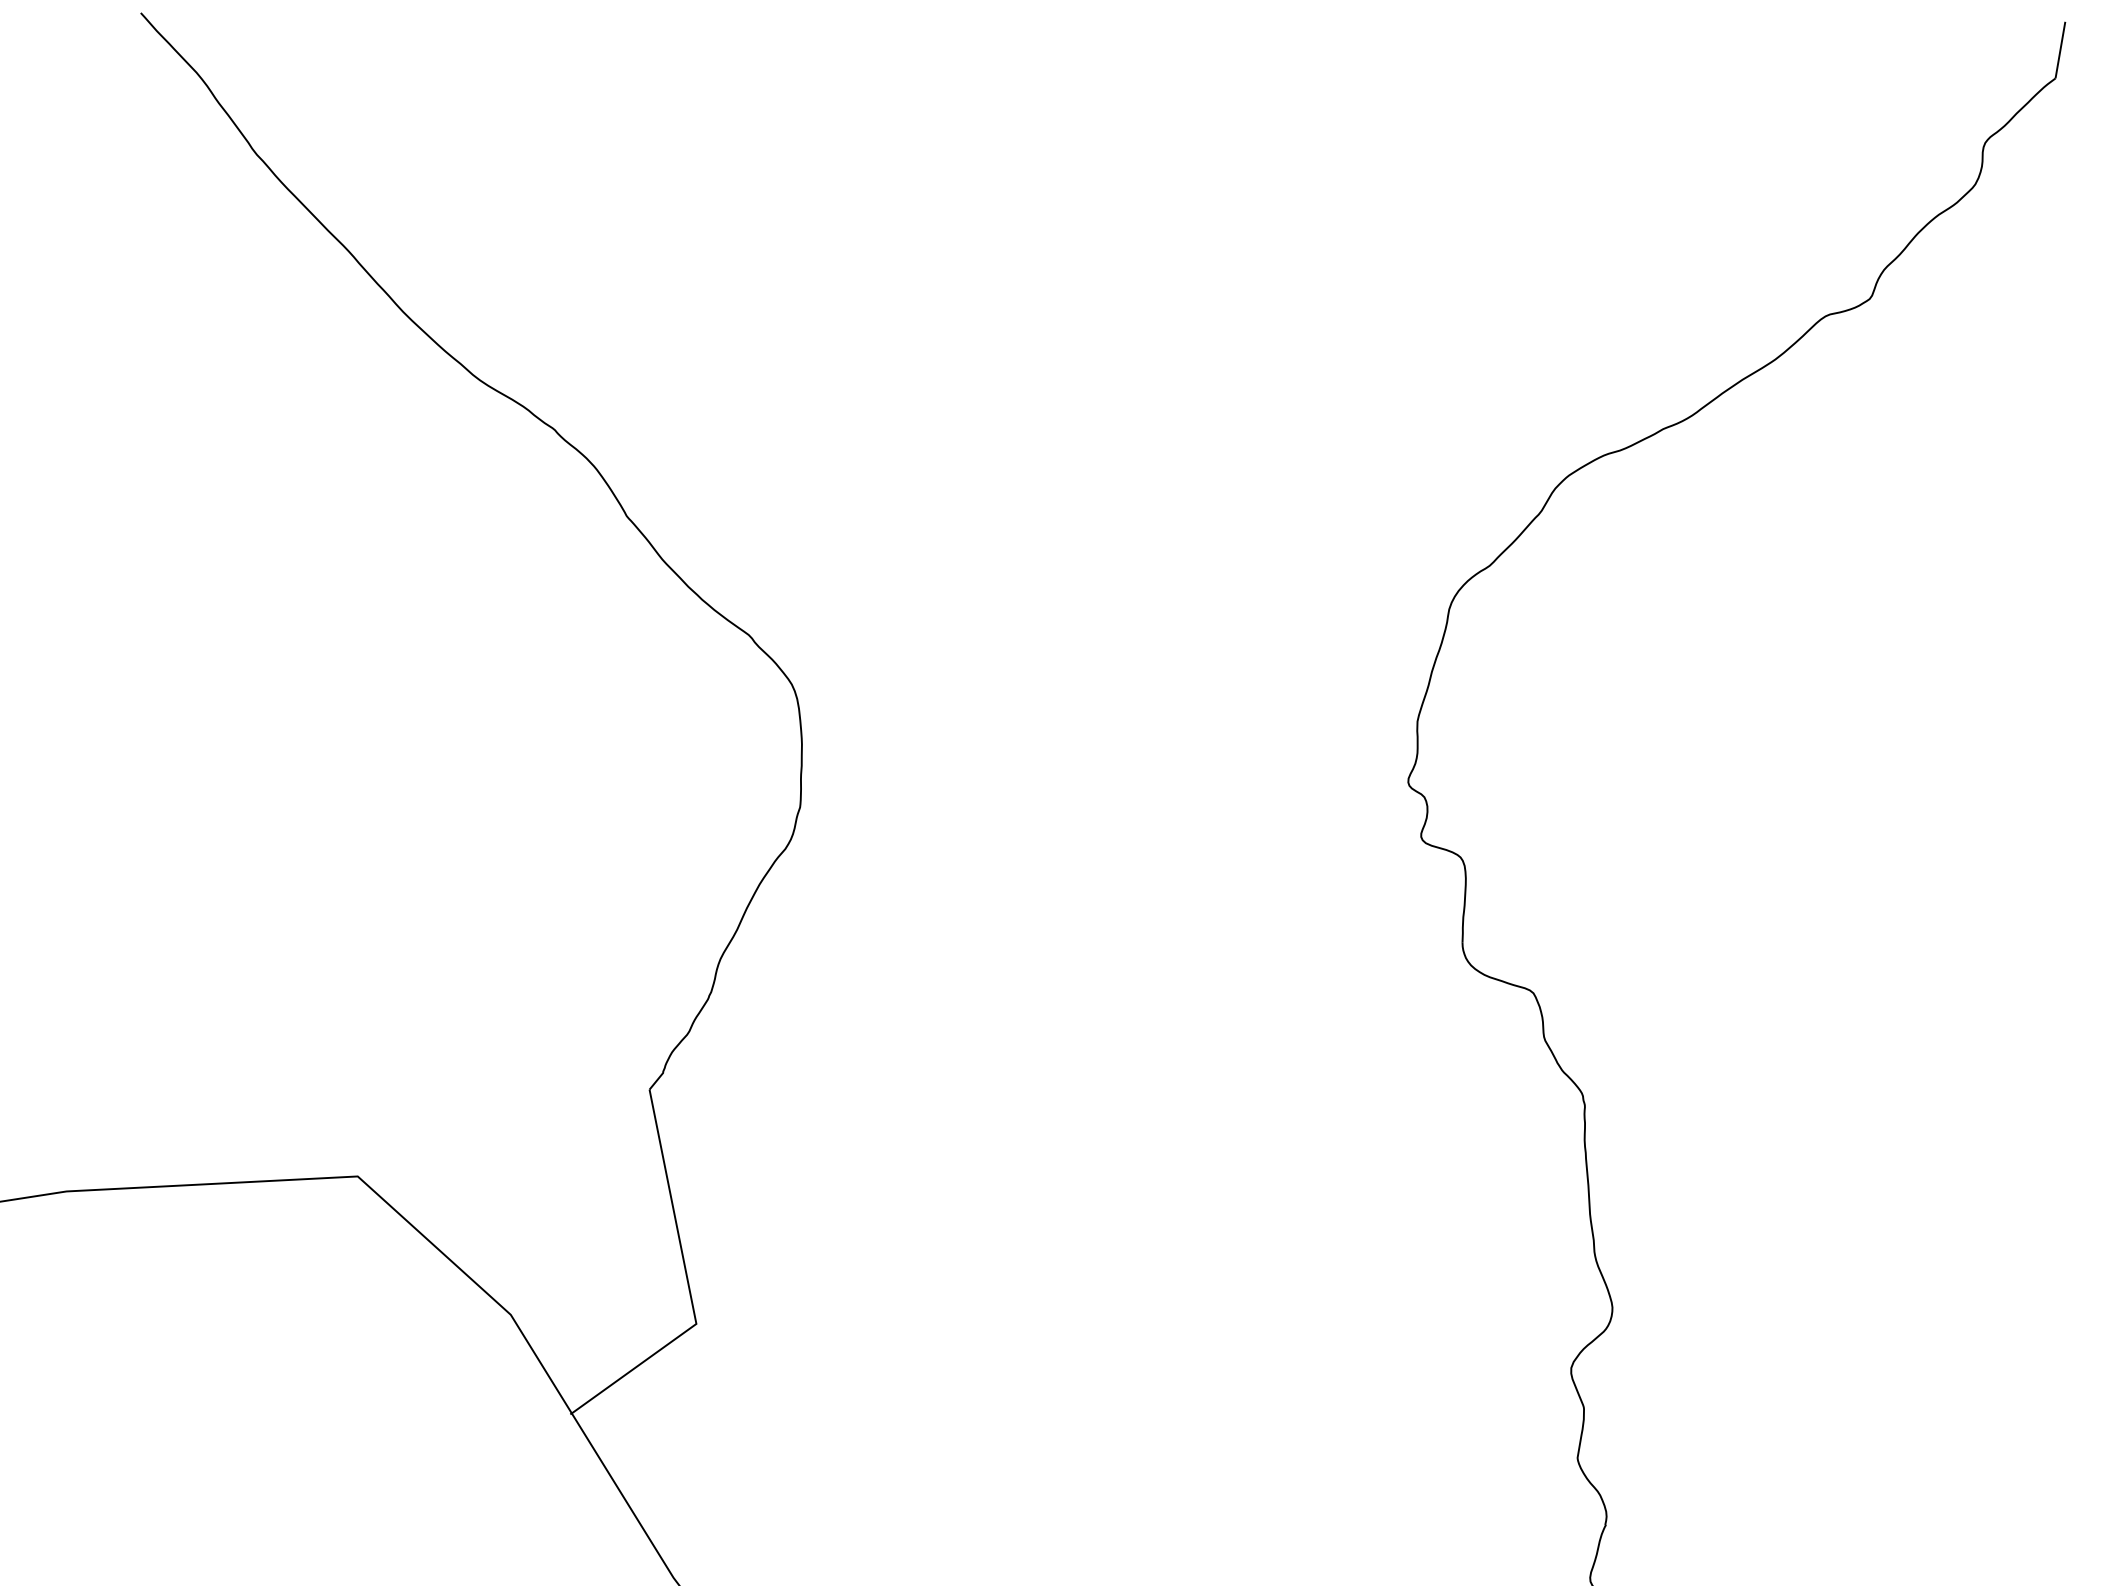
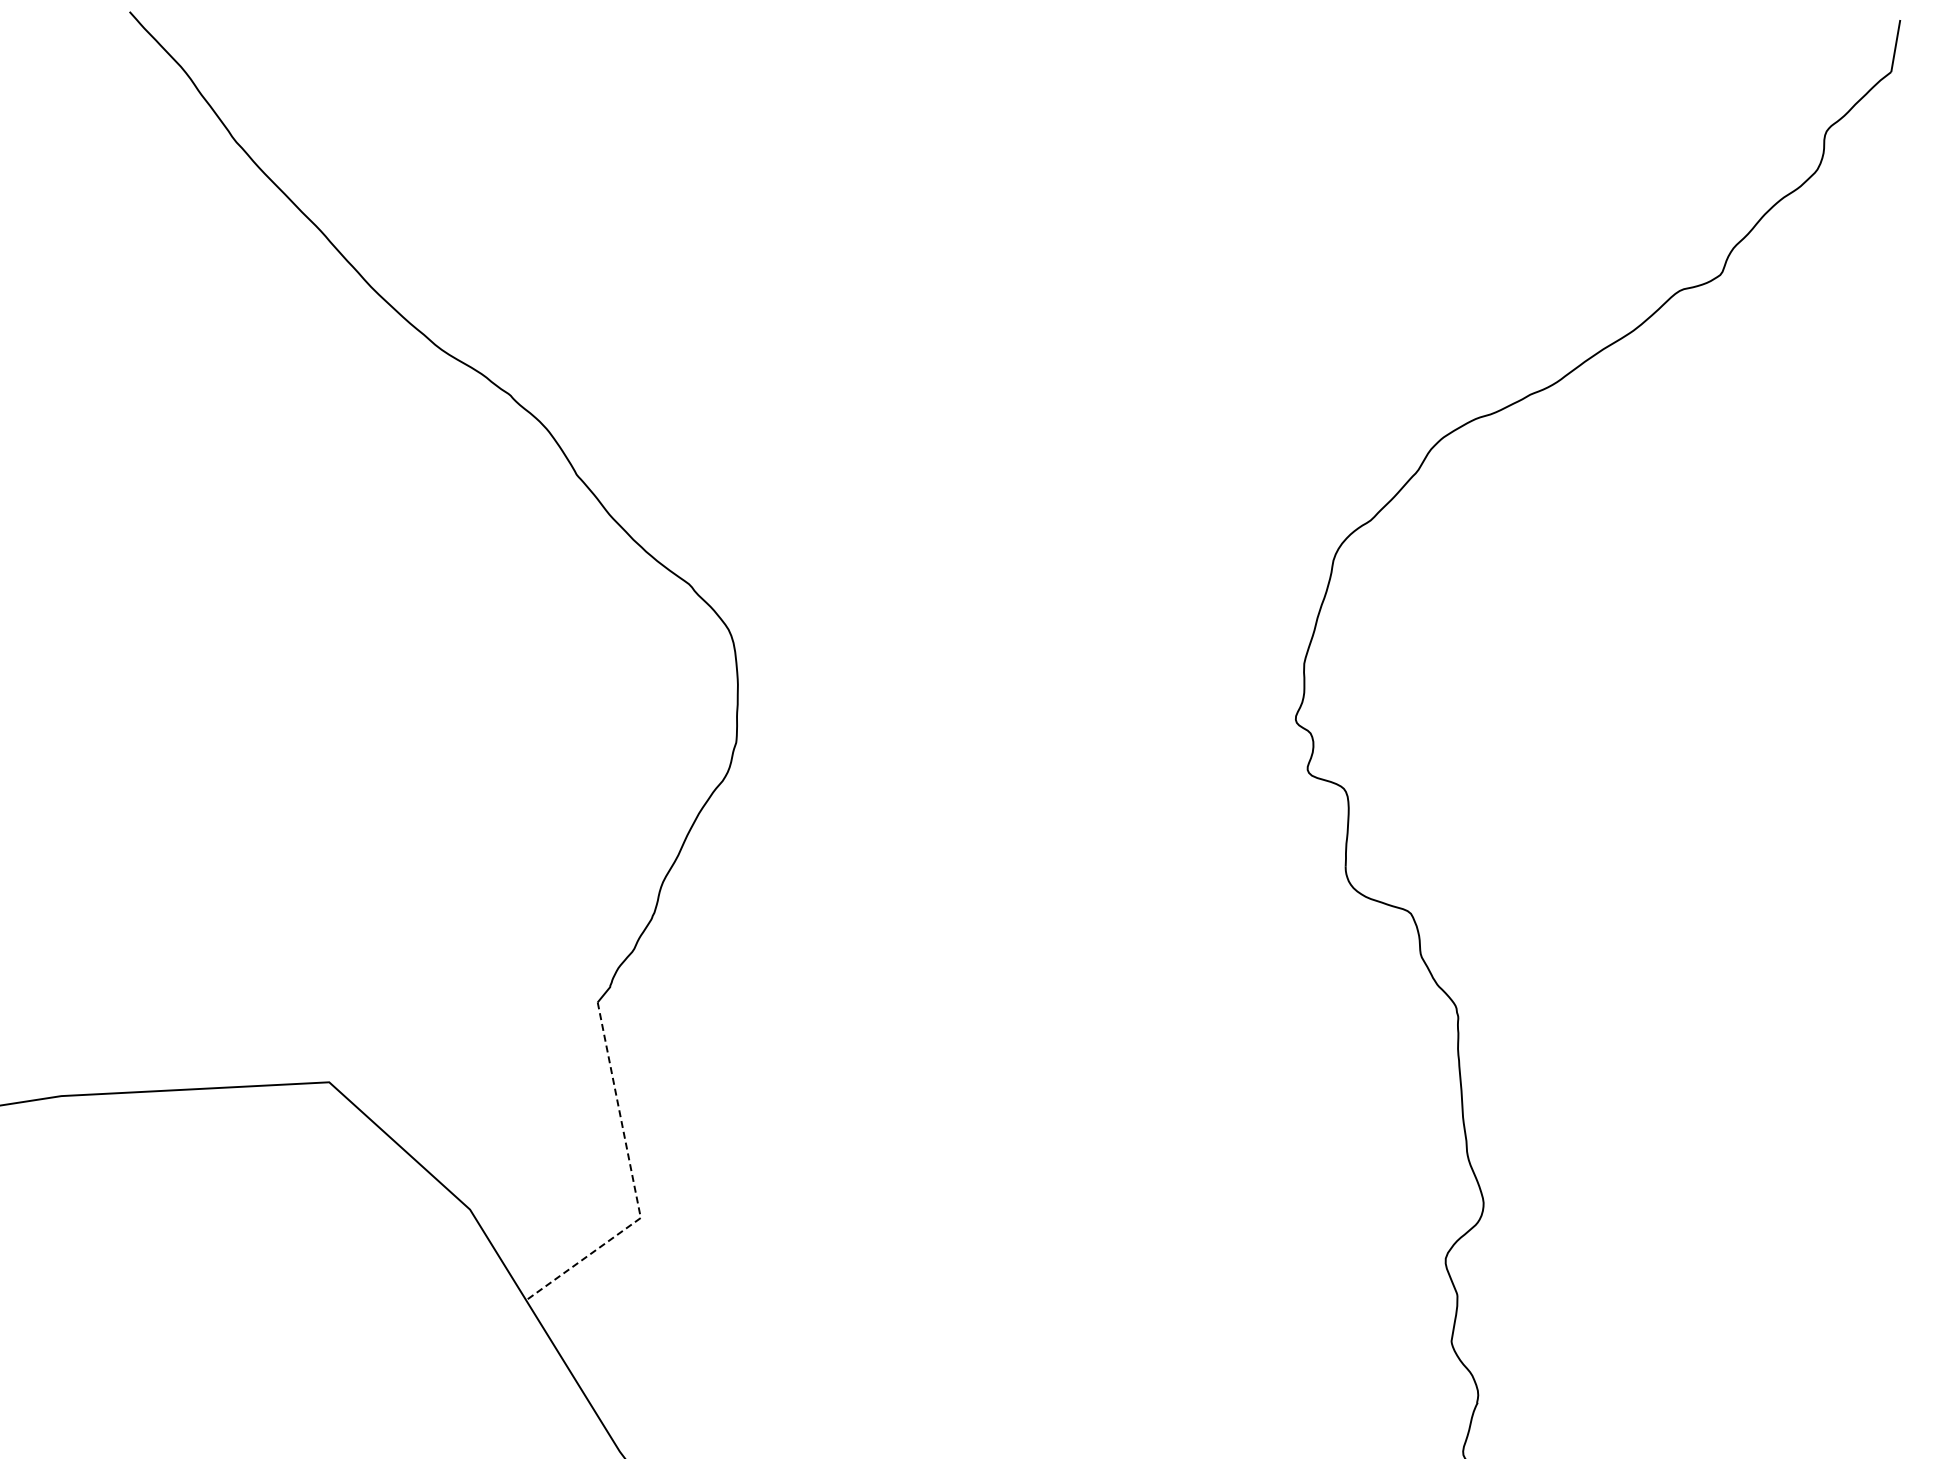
line: (688, 1283) -> (633, 1180), solid -> dashed

